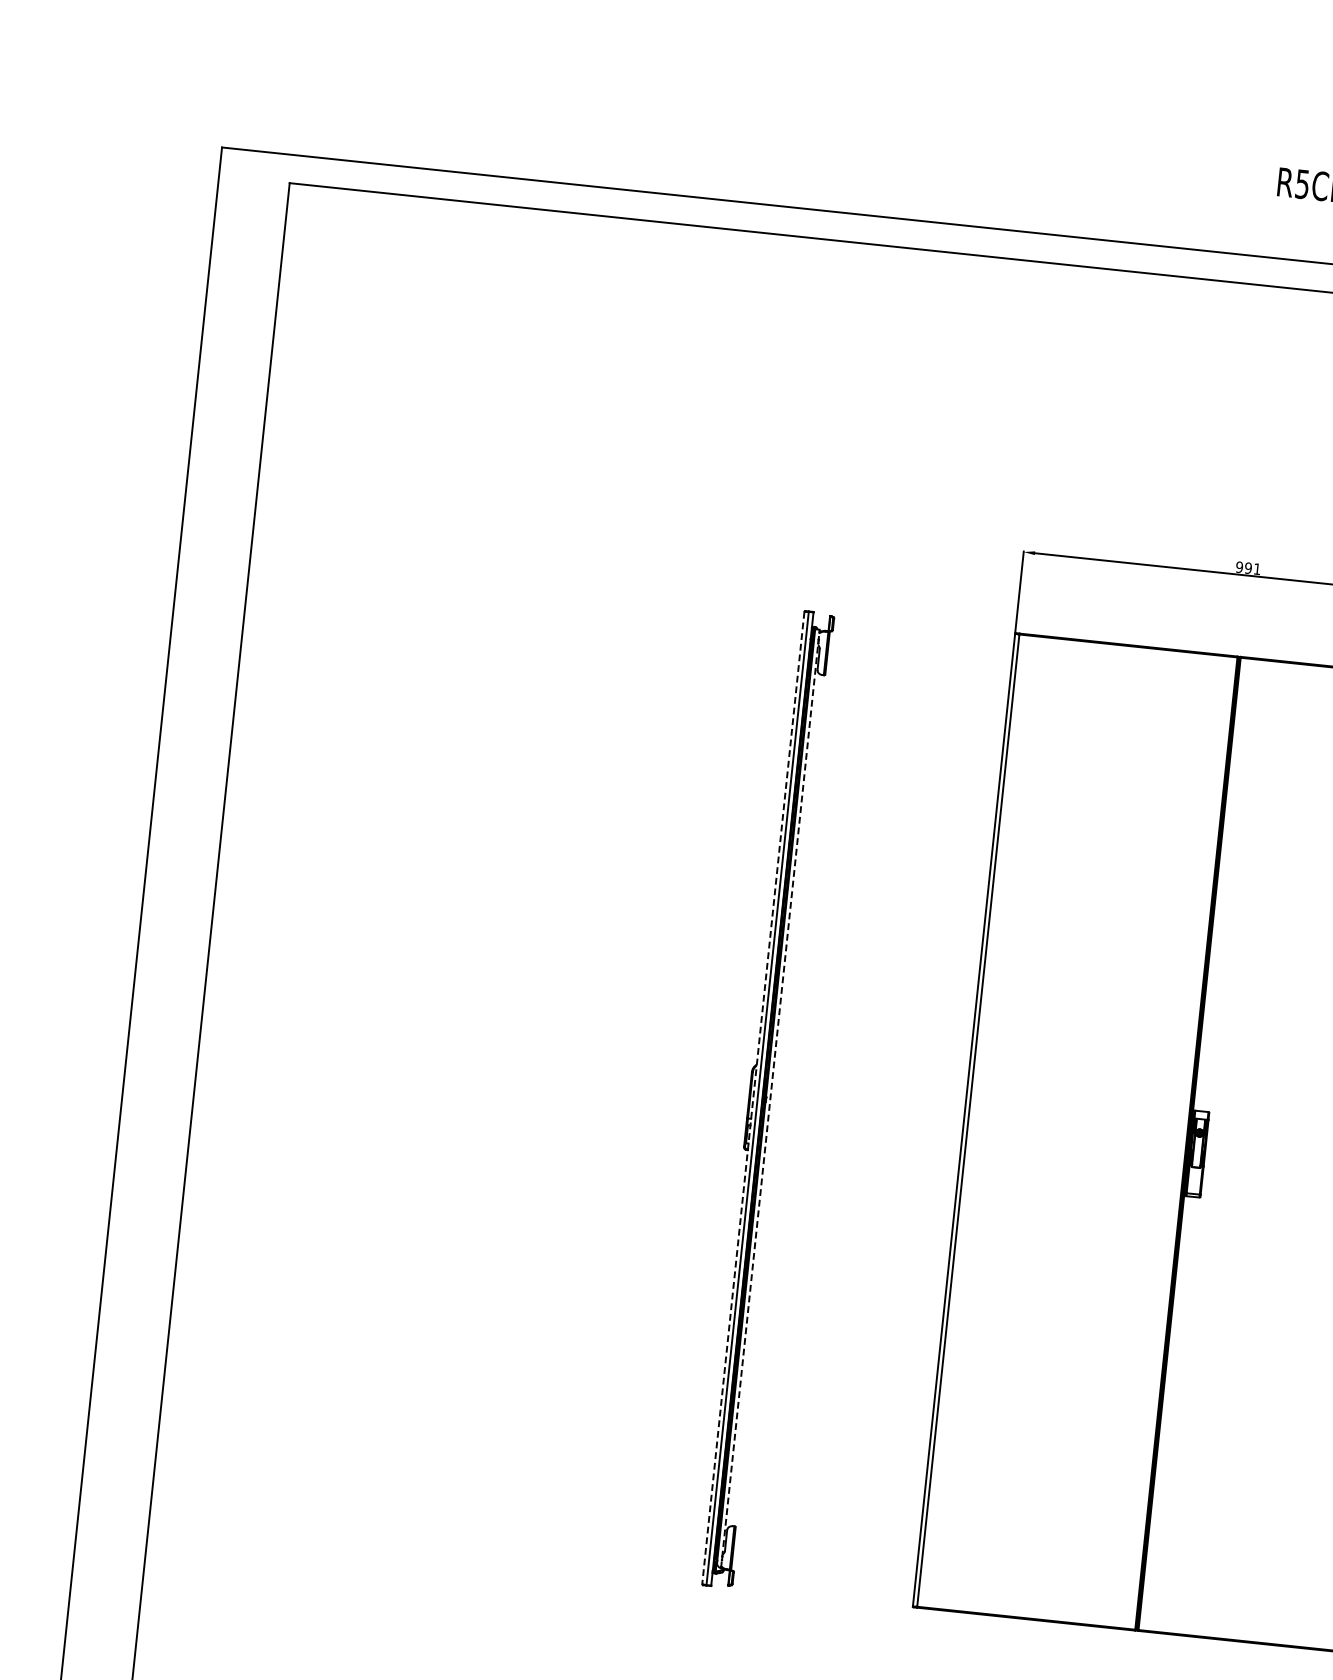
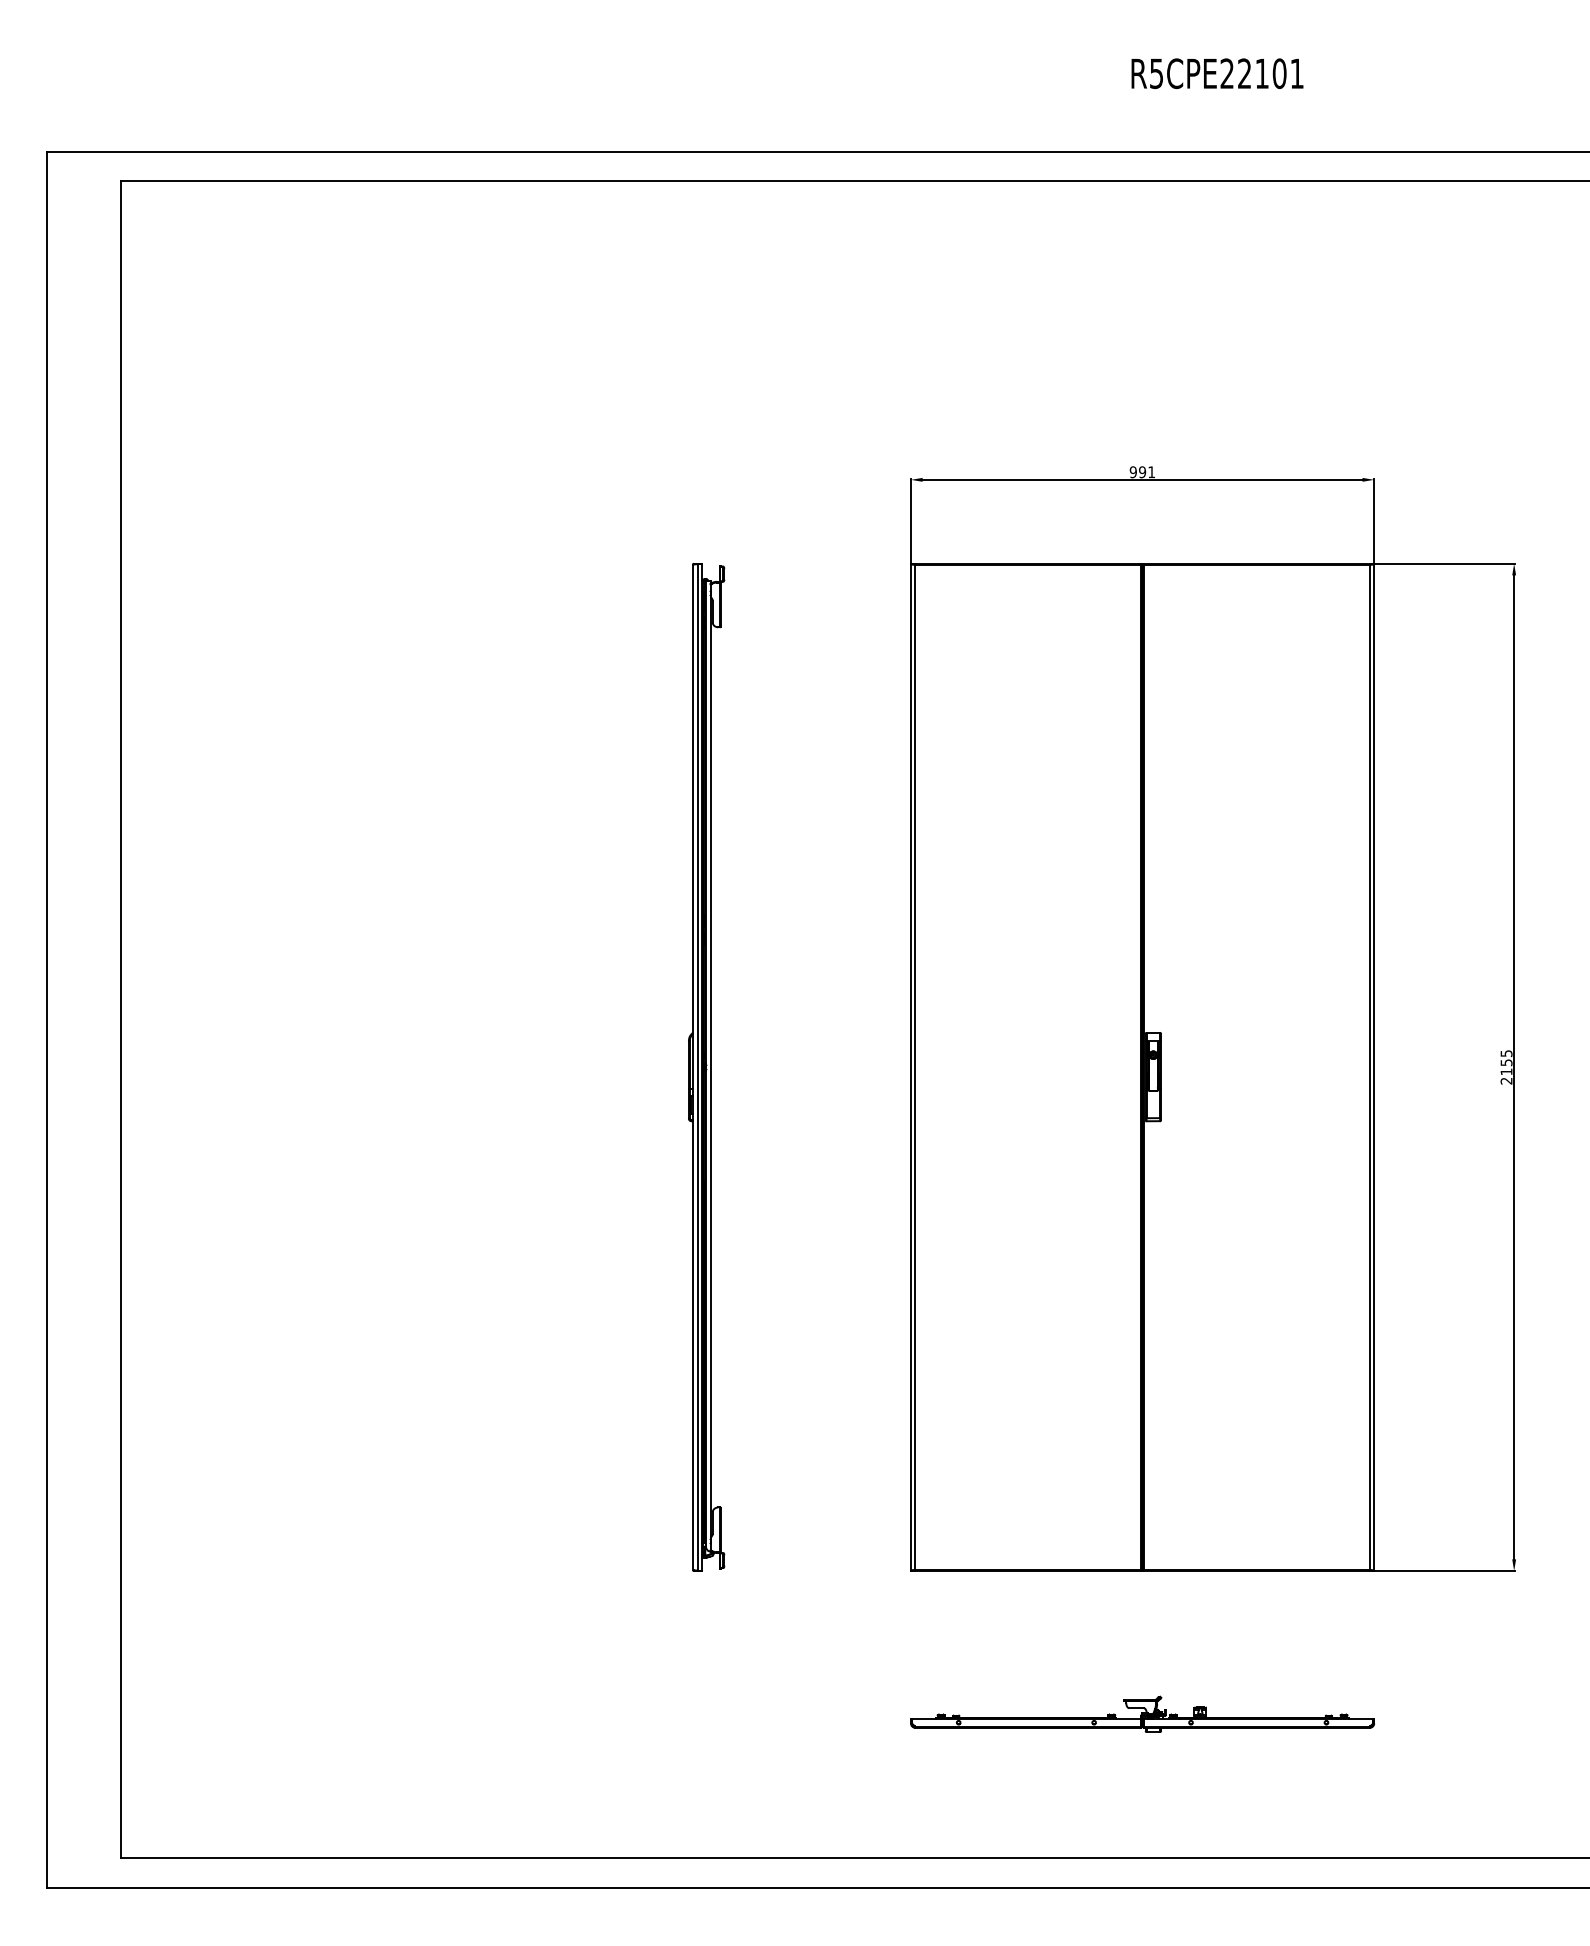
line: (753, 1098) -> (693, 1067), dashed -> solid
line: (770, 1098) -> (710, 1066), dashed -> solid

